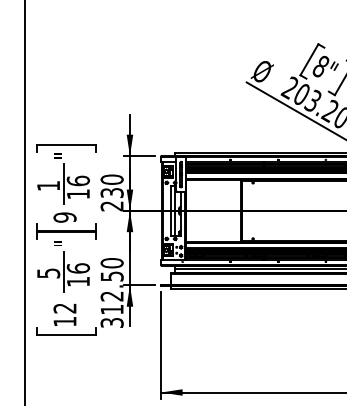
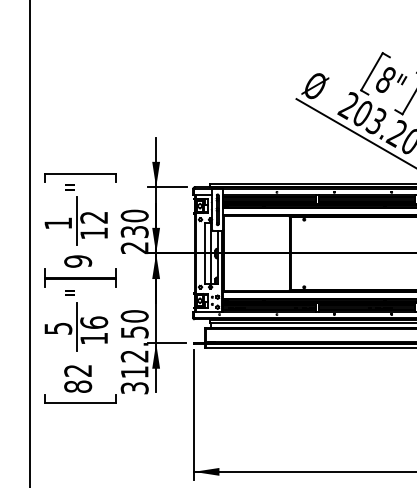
text: (78, 180) -> (94, 217), 16 -> 12
text: (65, 321) -> (78, 386), 12 -> 82

